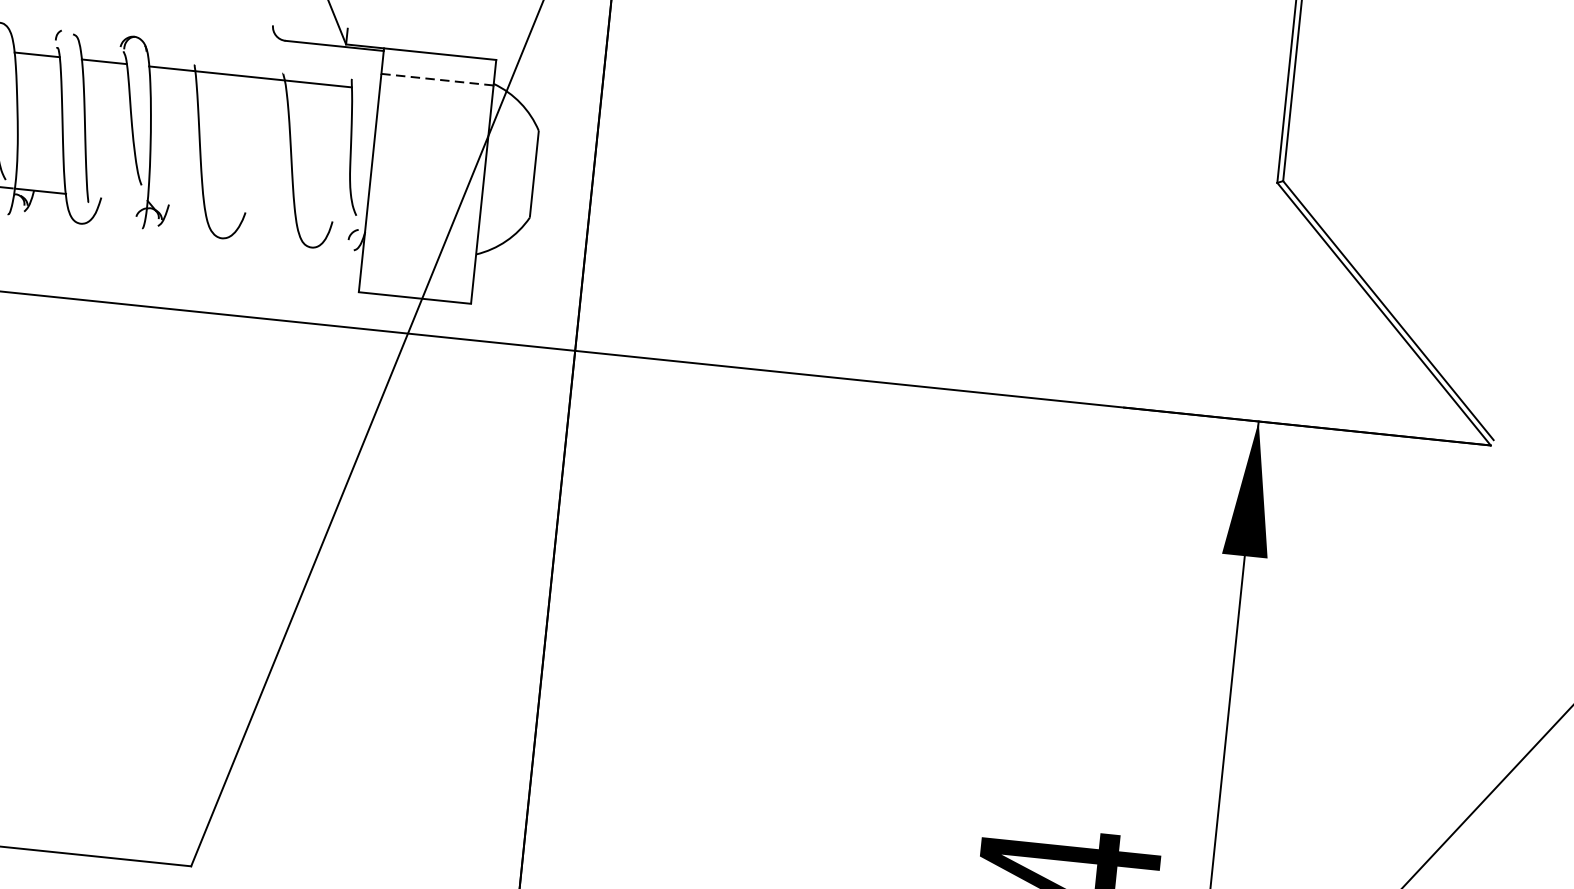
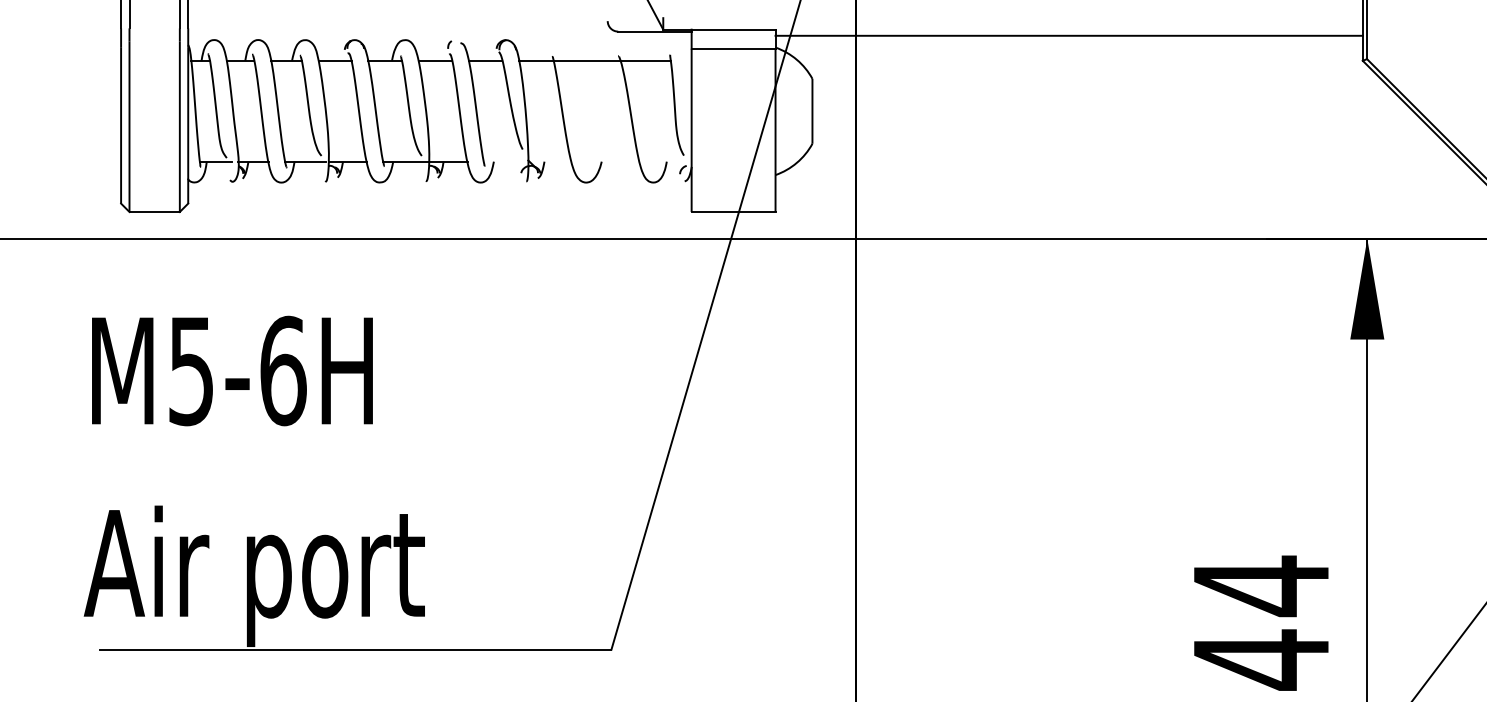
line: (437, 79) -> (733, 48), dashed -> solid
line: (887, 108) -> (1068, 35), added

